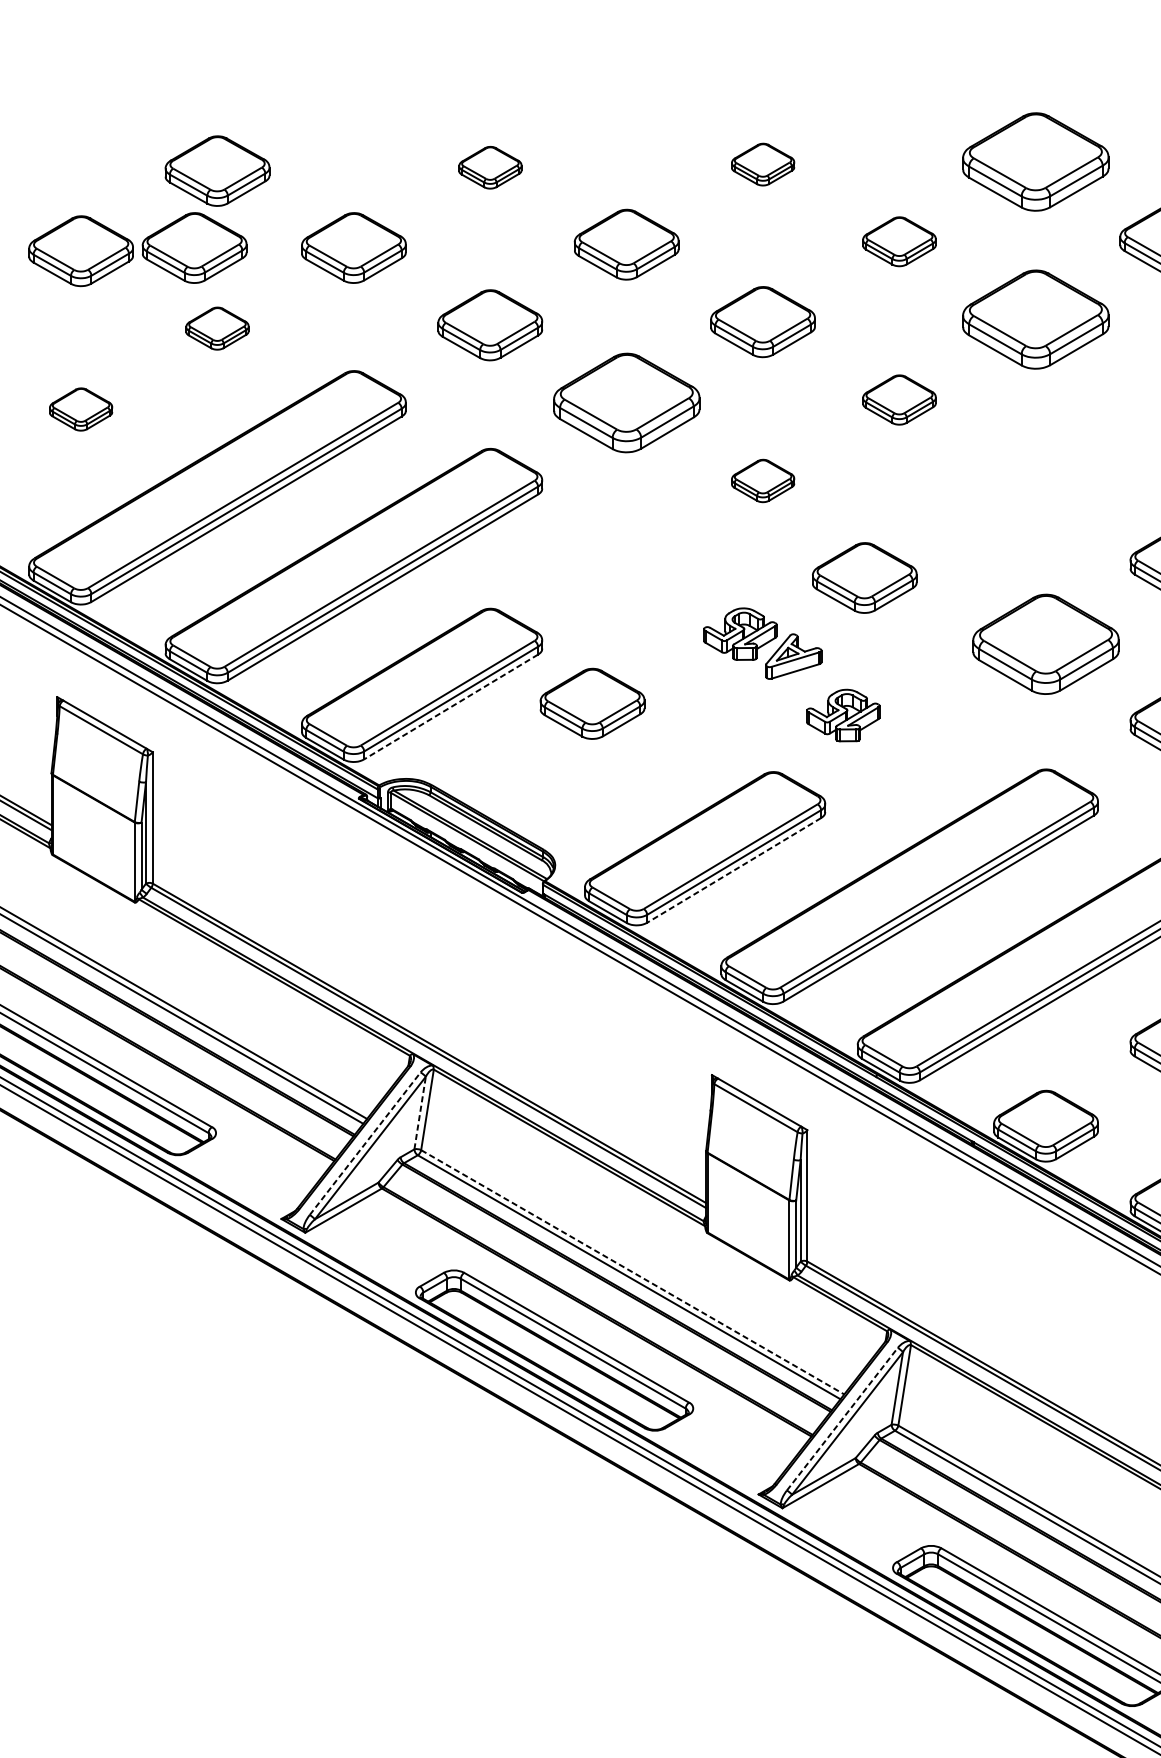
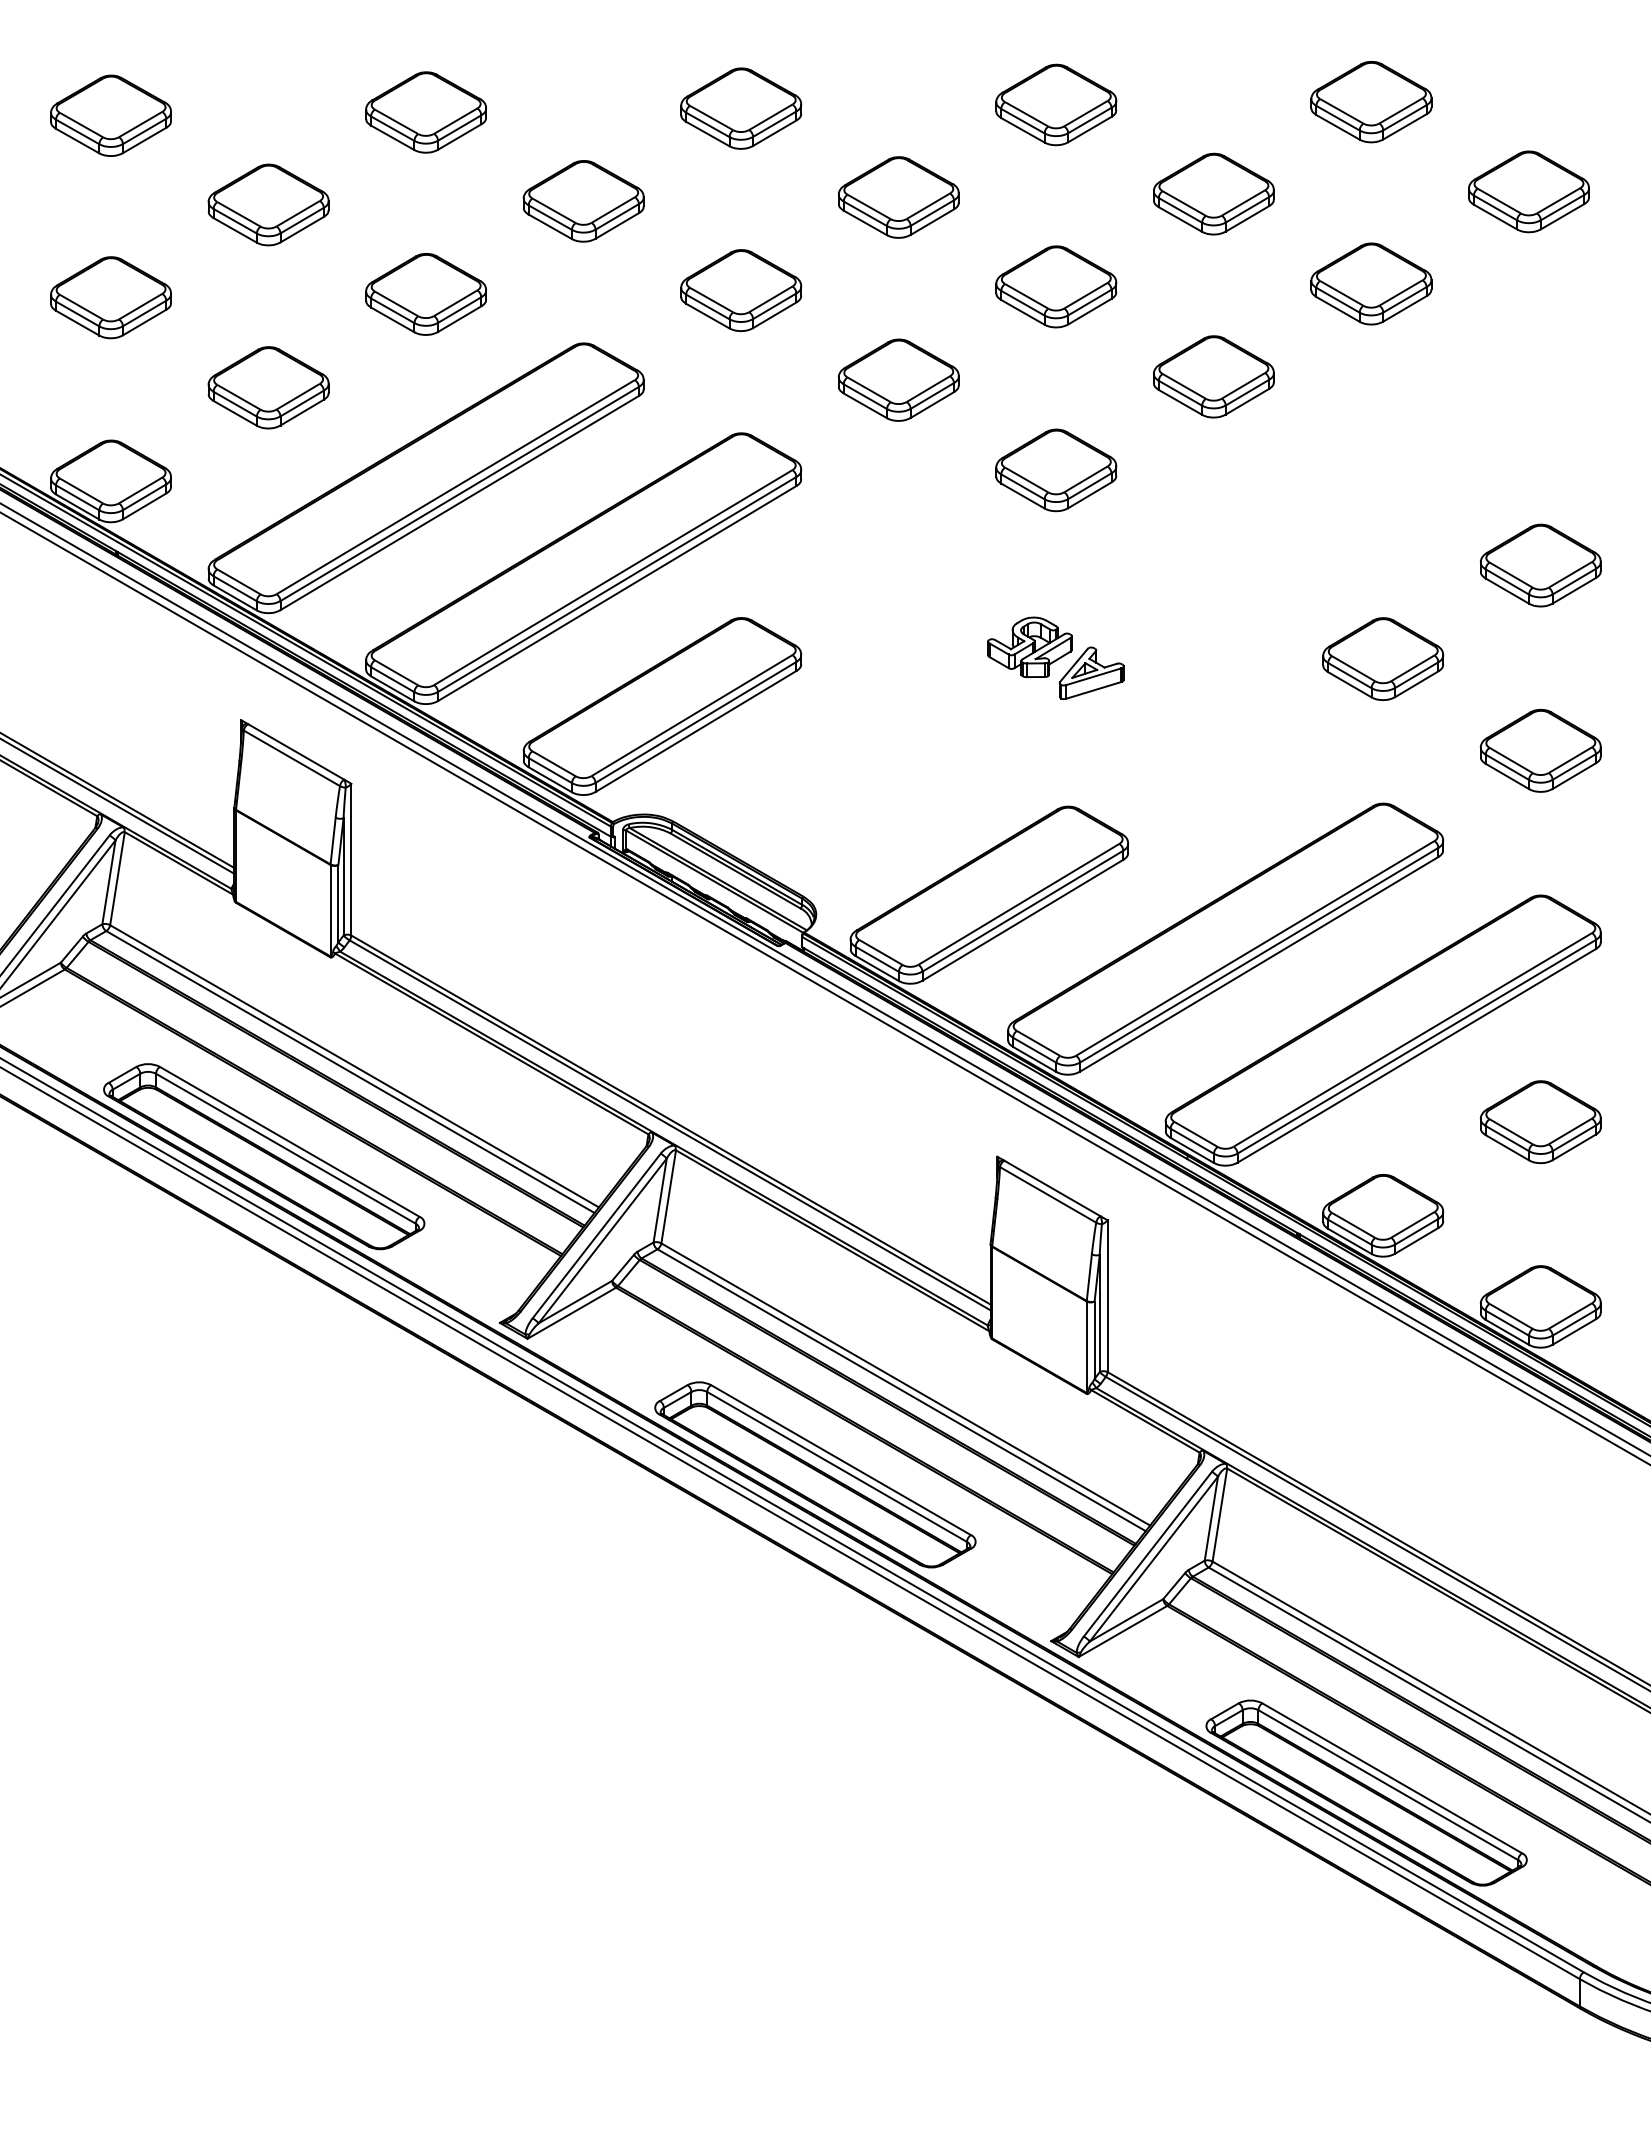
part: (1035, 162) -> (1371, 102), size x0.71
part: (763, 164) -> (1056, 104), size x1.67
part: (490, 167) -> (741, 108), size x1.67
part: (899, 241) -> (1213, 193), size x1.43
part: (194, 248) -> (399, 201), removed
part: (1035, 319) -> (1371, 283), size x0.71
part: (216, 328) -> (425, 294), size x1.67
part: (899, 399) -> (1213, 376), size x1.43
part: (626, 402) -> (898, 379), size x0.71
part: (81, 409) -> (268, 387), size x1.67
part: (763, 481) -> (1056, 470), size x1.67
part: (864, 578) -> (1173, 582), removed
part: (1046, 643) -> (1383, 658), size x0.71
part: (592, 703) -> (859, 727), removed
line: (450, 707) -> (695, 731), dashed -> solid
part: (842, 715) -> (1148, 741), removed
line: (733, 870) -> (1022, 920), dashed -> solid
line: (420, 1113) -> (660, 1200), dashed -> solid
line: (365, 1143) -> (597, 1235), dashed -> solid
line: (633, 1272) -> (906, 1384), dashed -> solid
line: (842, 1418) -> (1148, 1553), dashed -> solid

